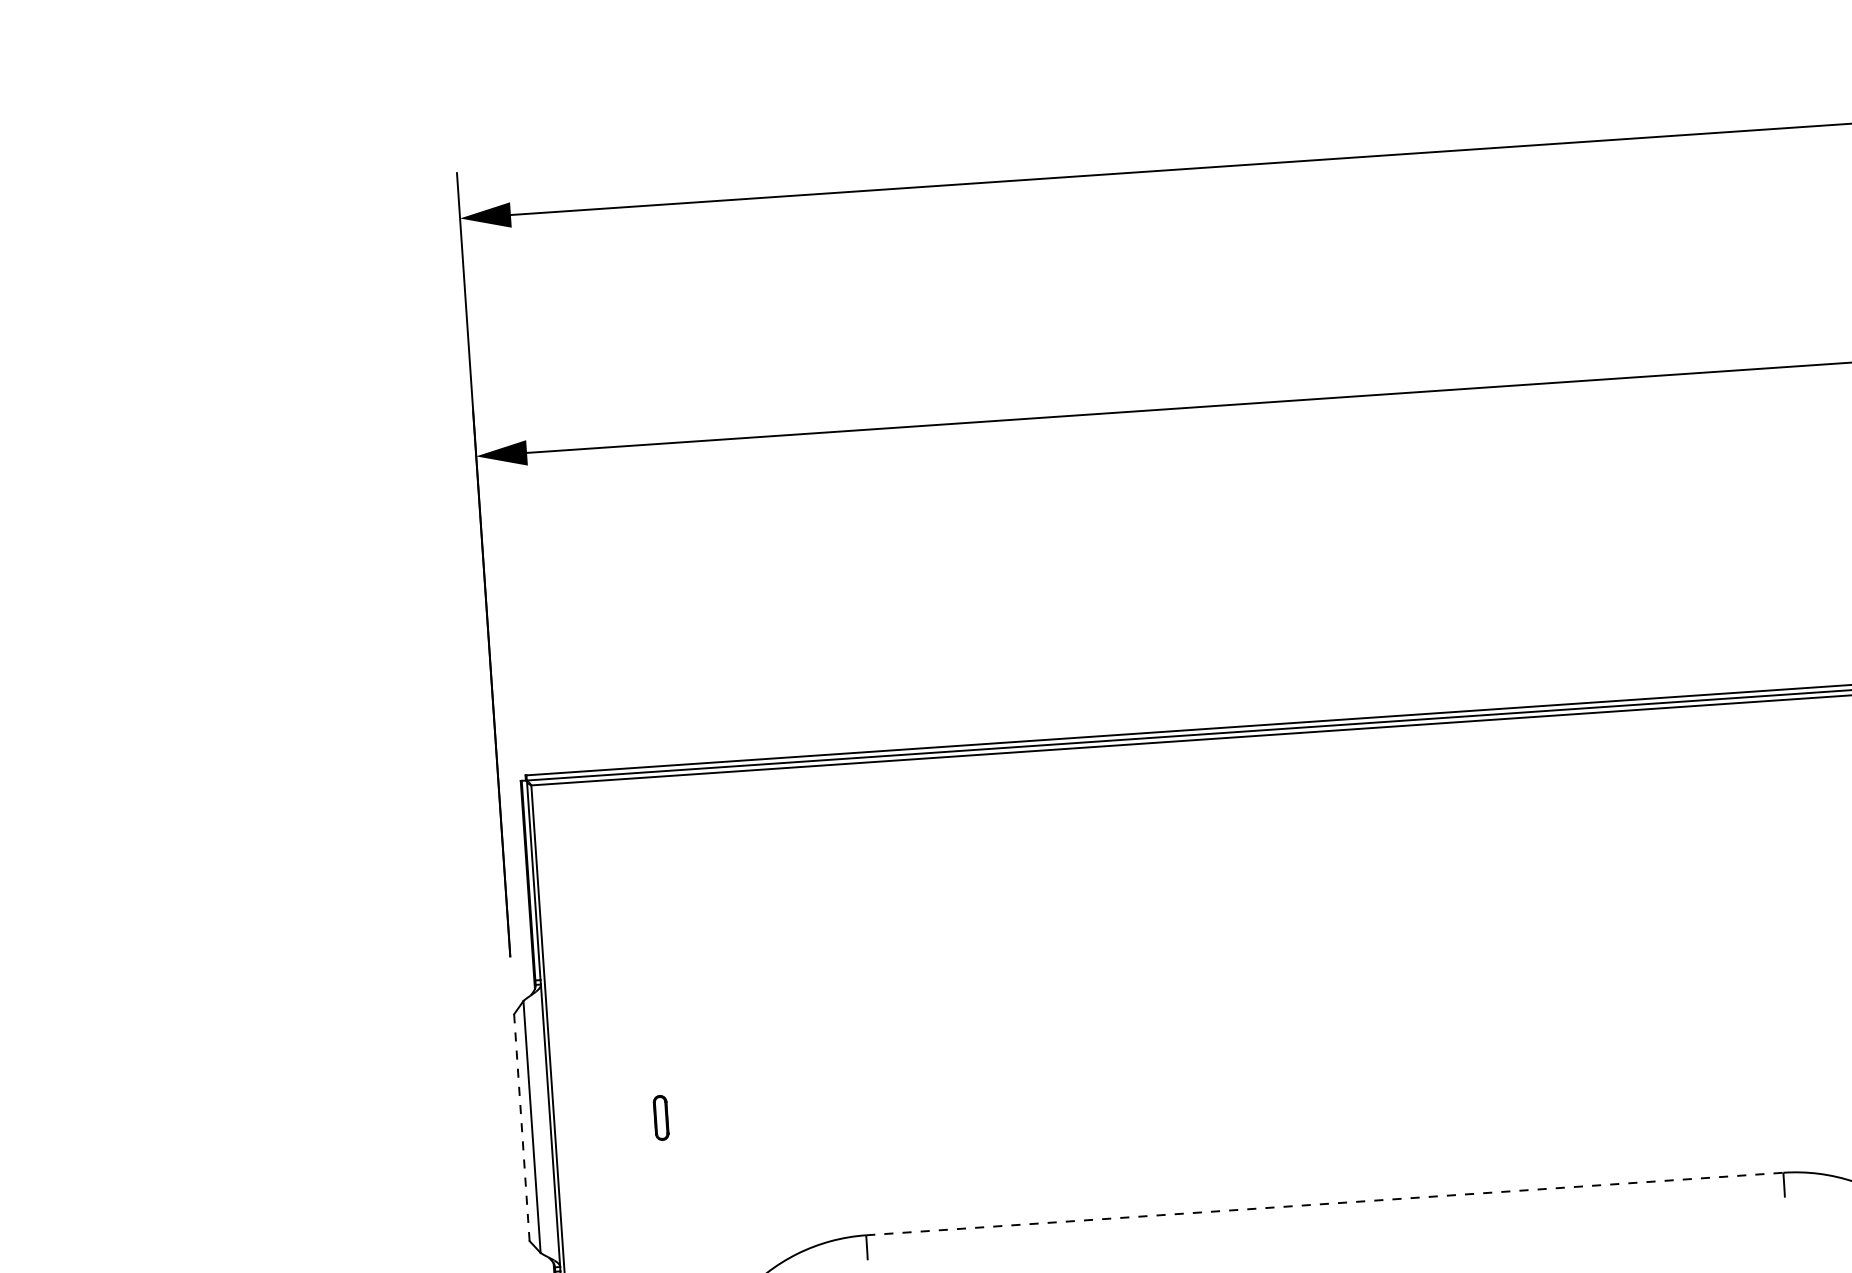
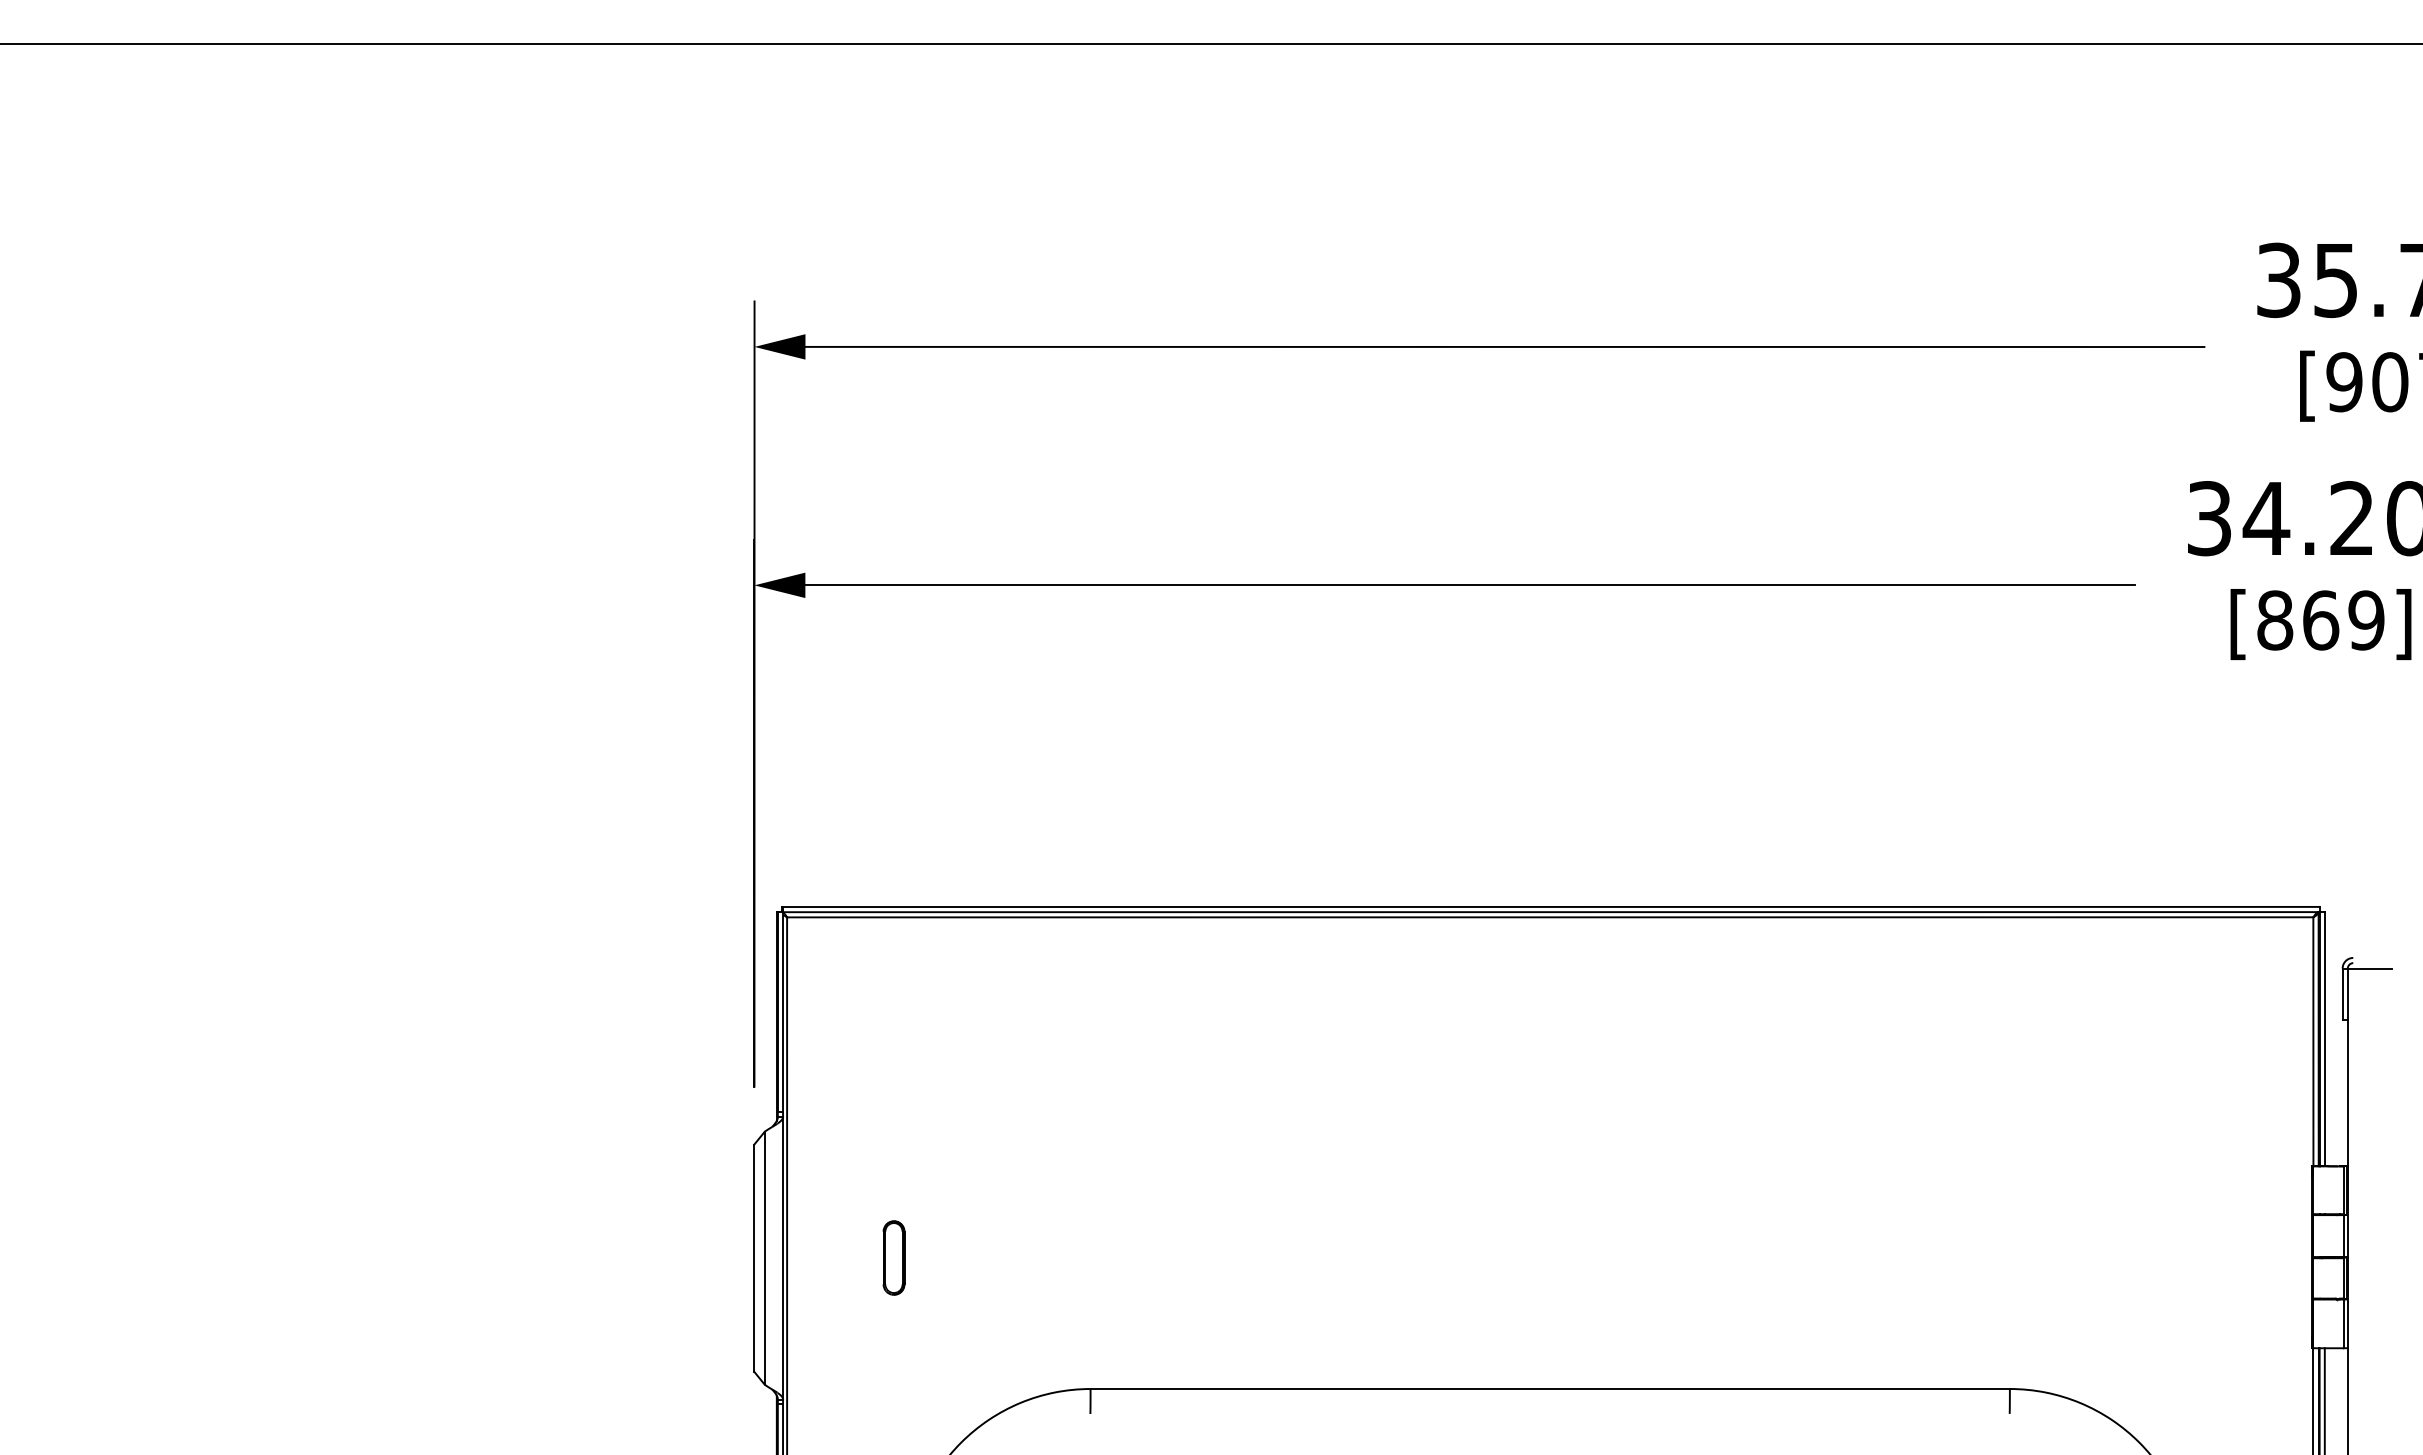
part: (660, 1117) -> (893, 1257), size x1.67
line: (522, 1127) -> (754, 1258), dashed -> solid
line: (1325, 1204) -> (1550, 1389), dashed -> solid

